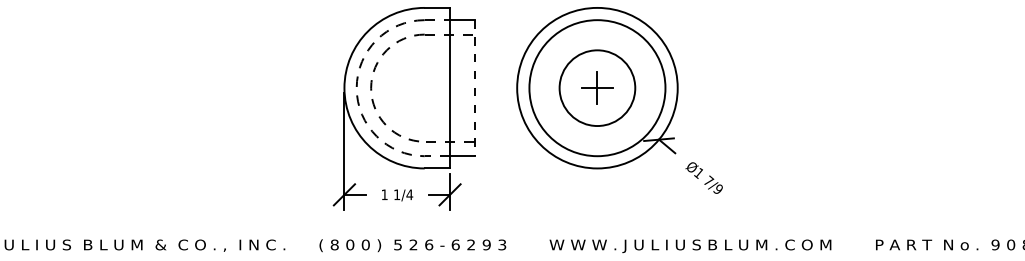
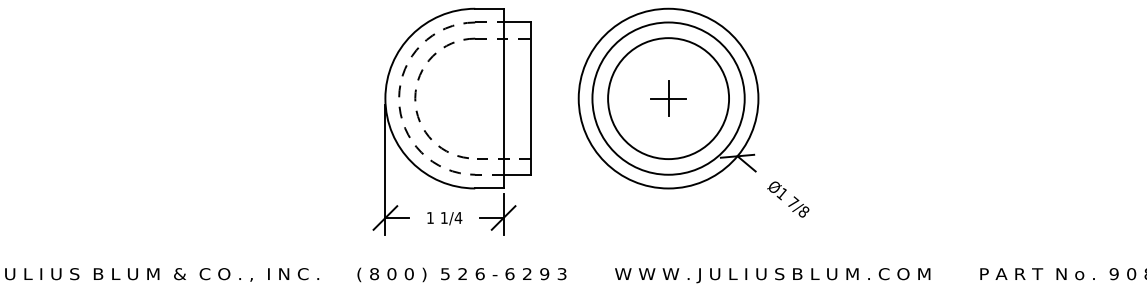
line: (474, 88) -> (530, 98), dashed -> solid
circle: (597, 88) -> (668, 98), size x1.43
text: (718, 189) -> (804, 212), 7/9 -> 7/8

